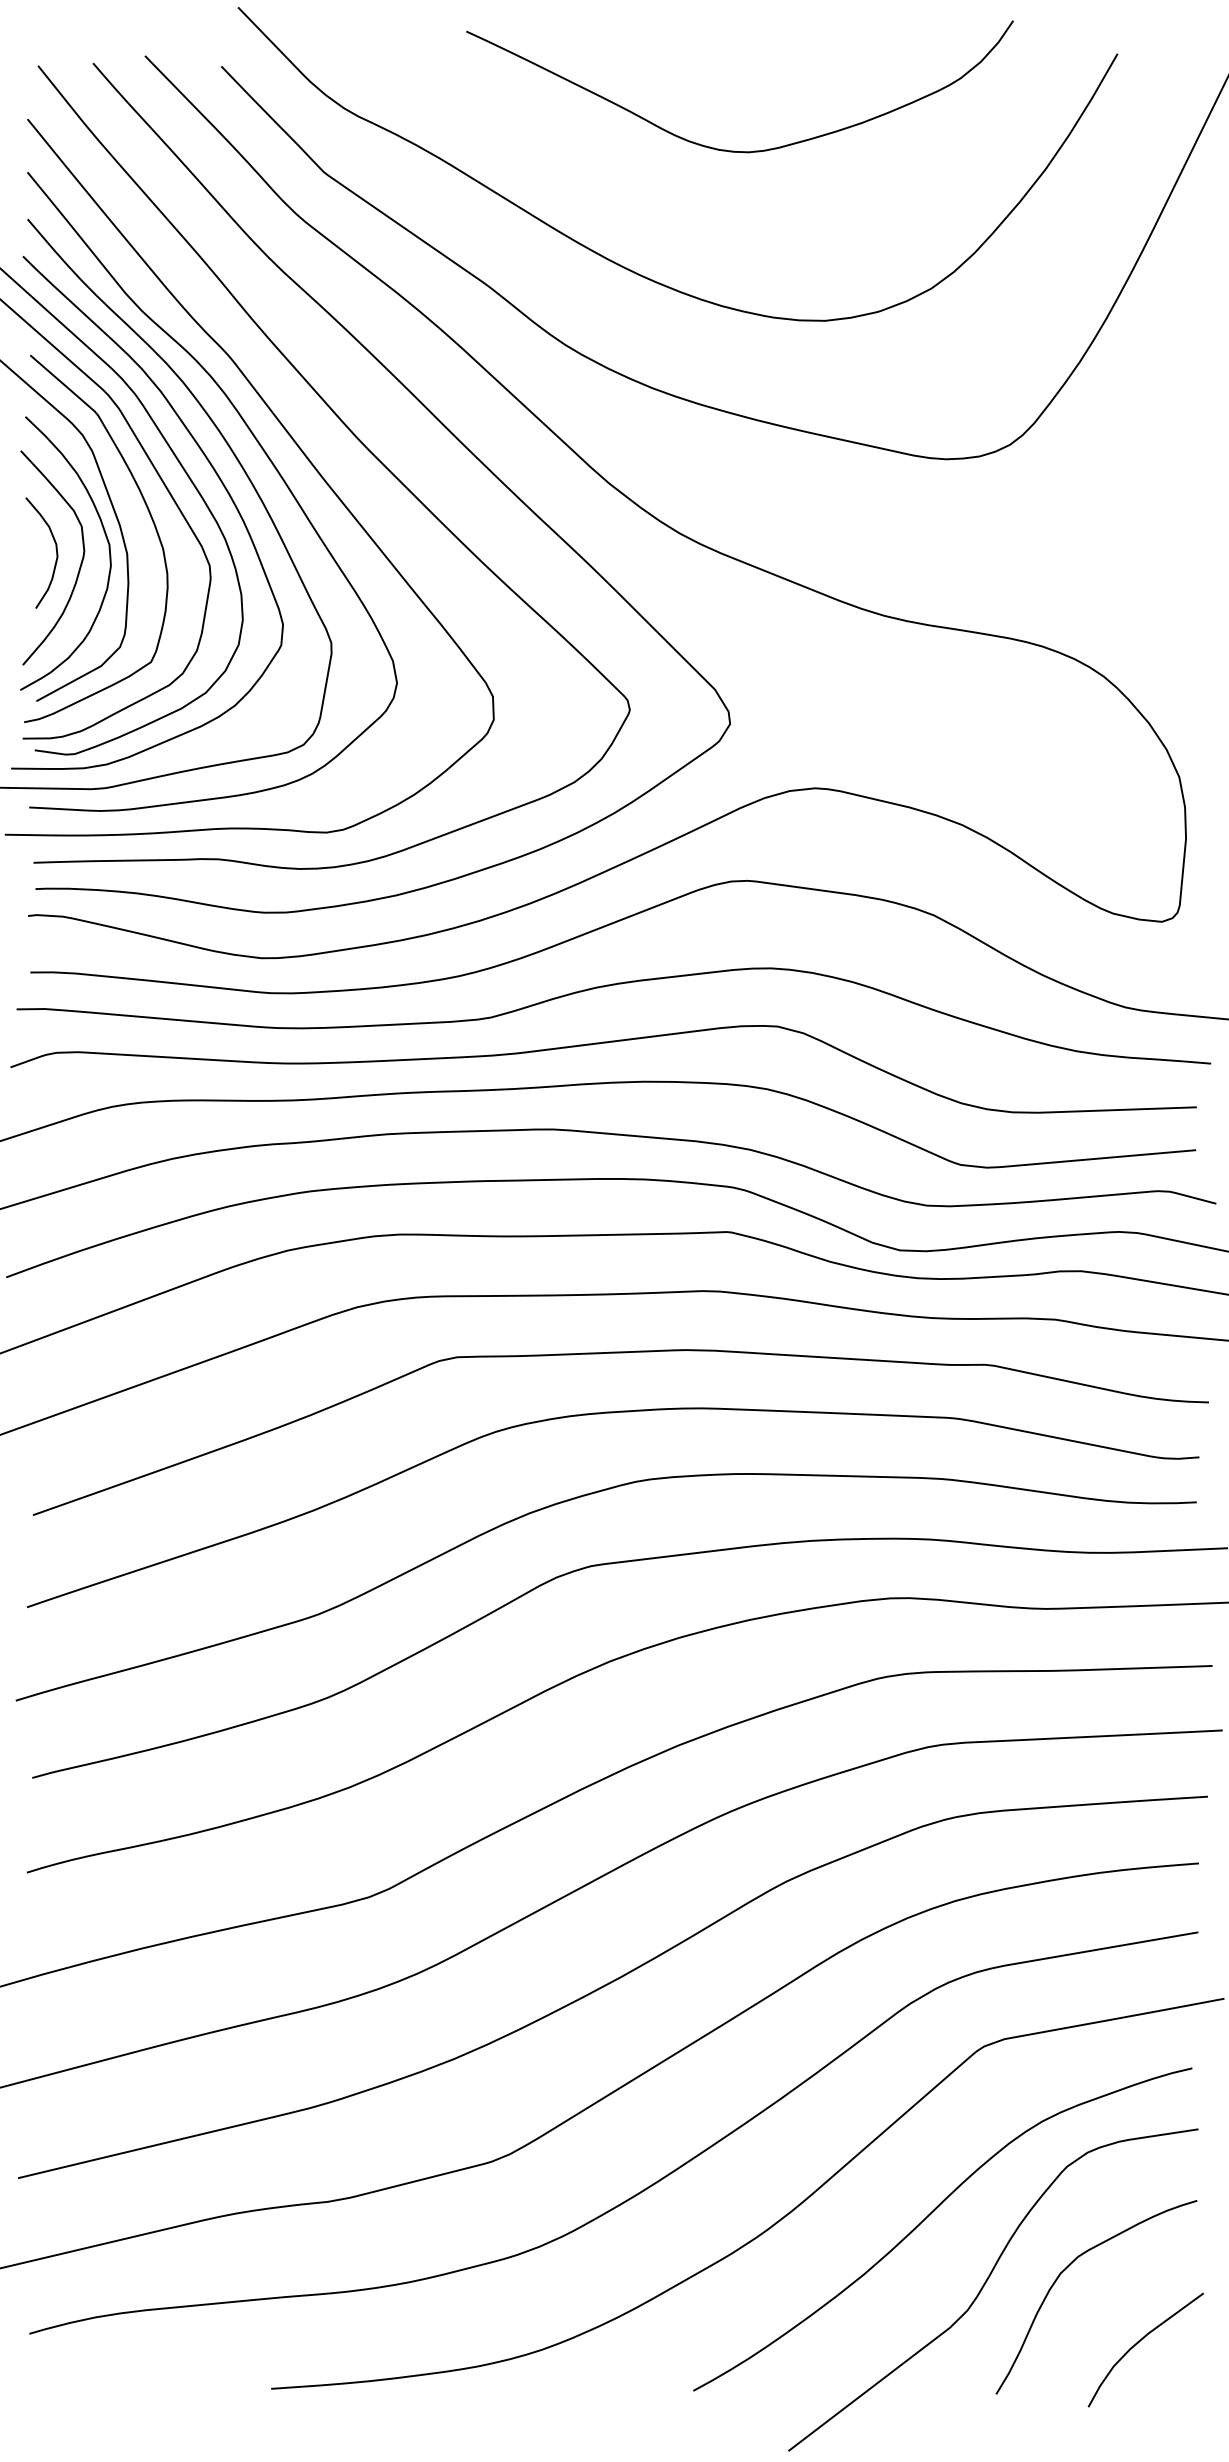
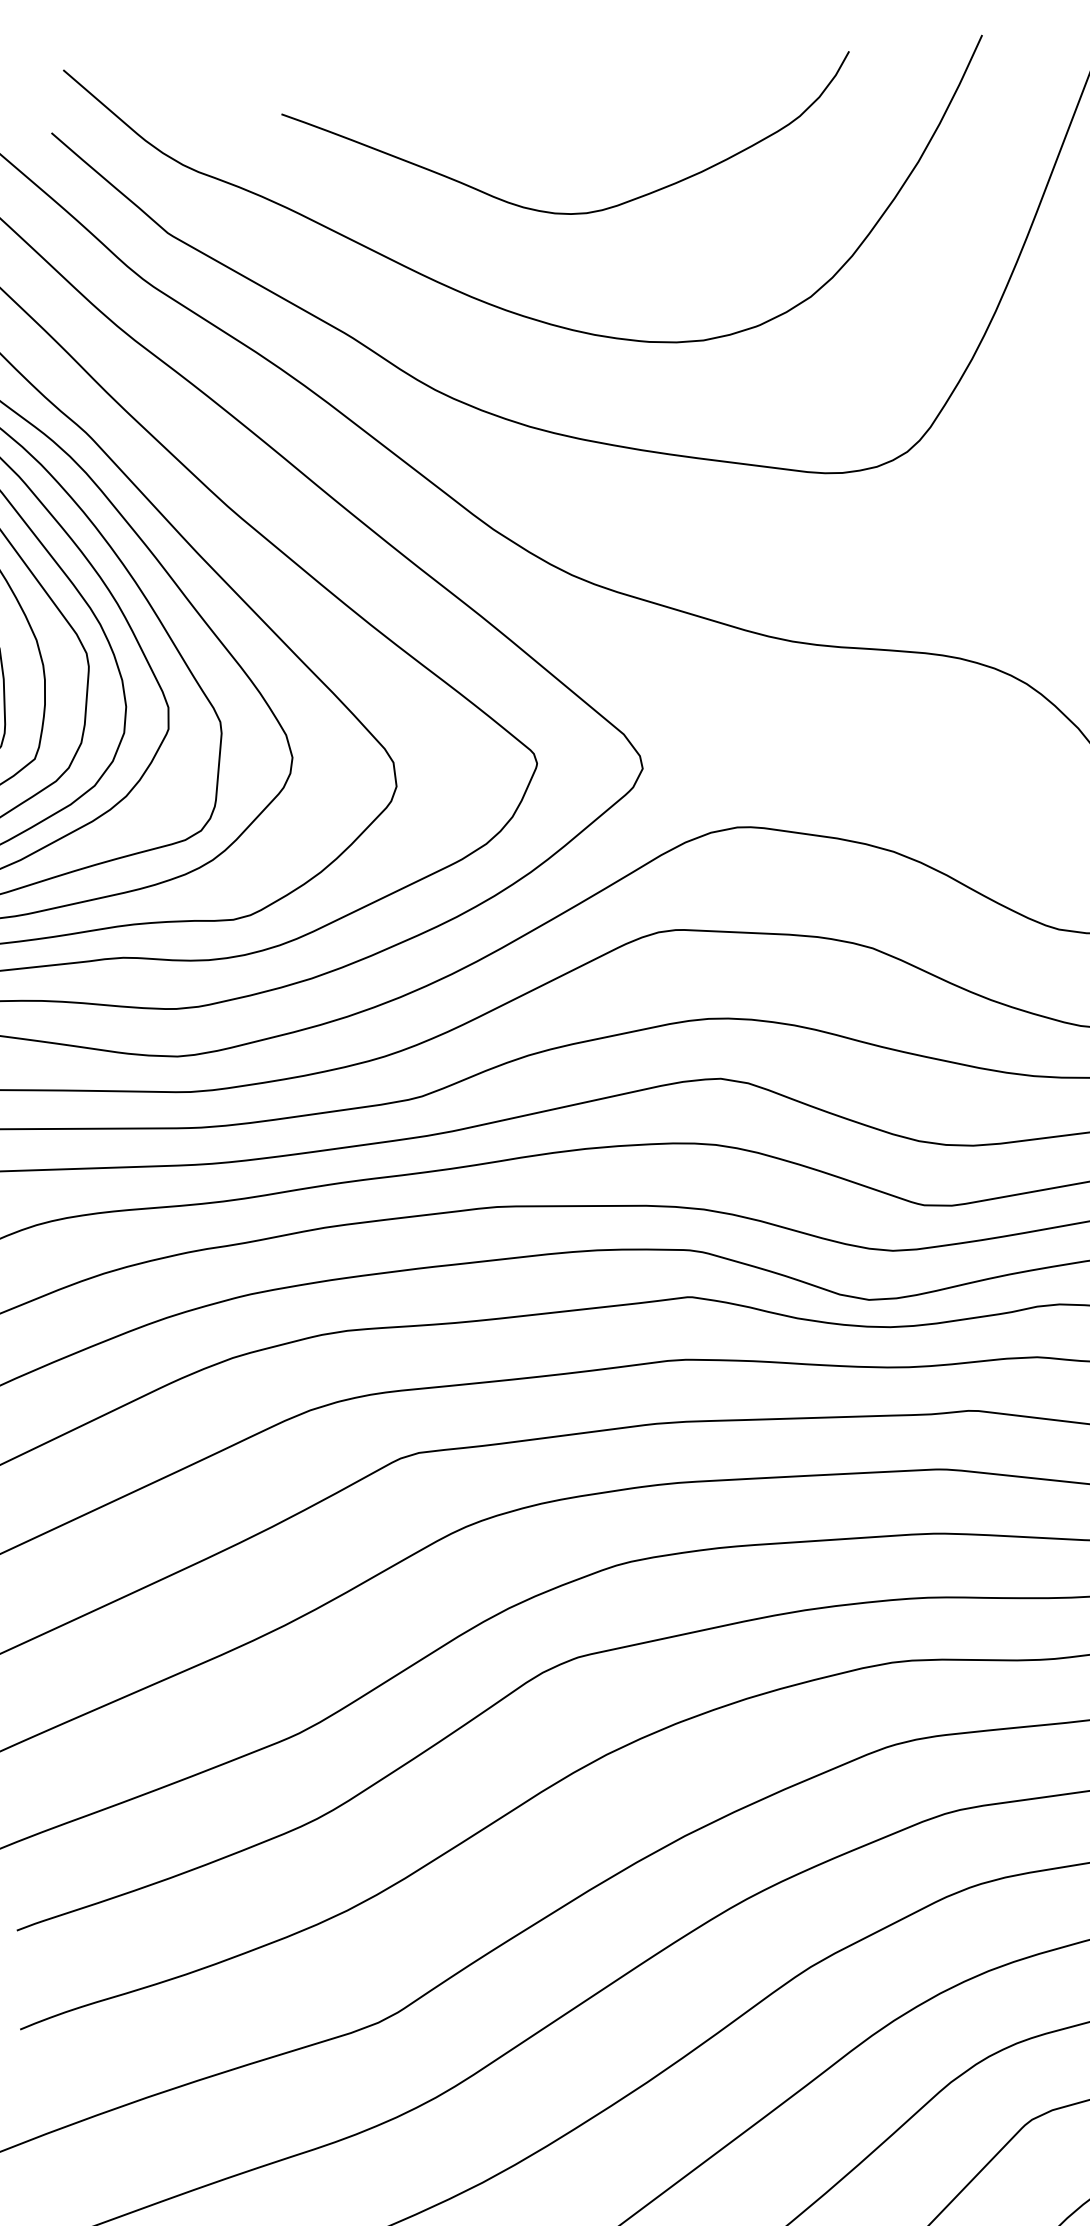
curve: (734, 150) -> (571, 212), moved

